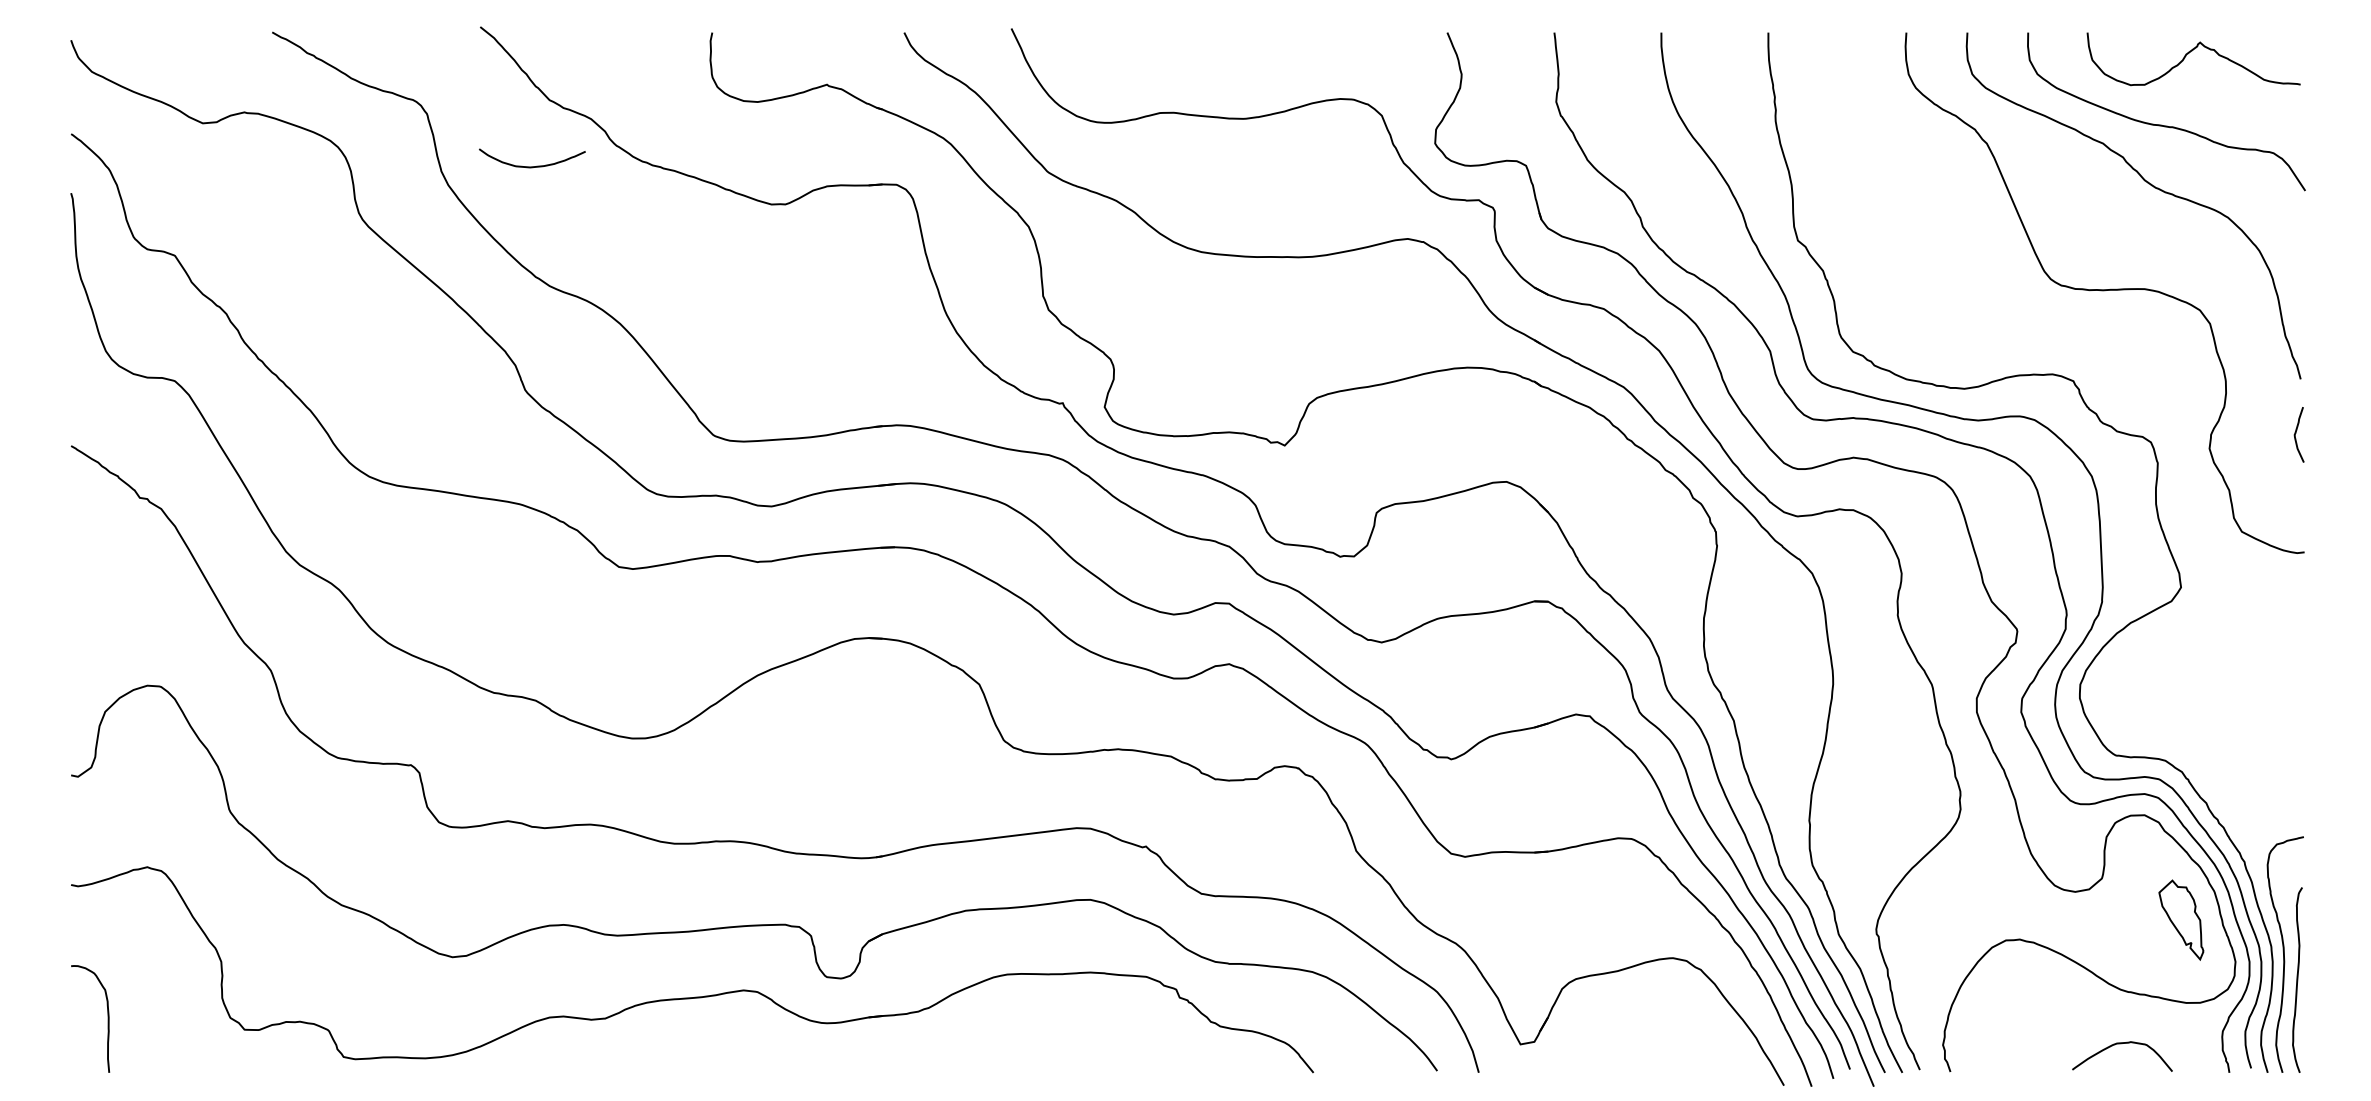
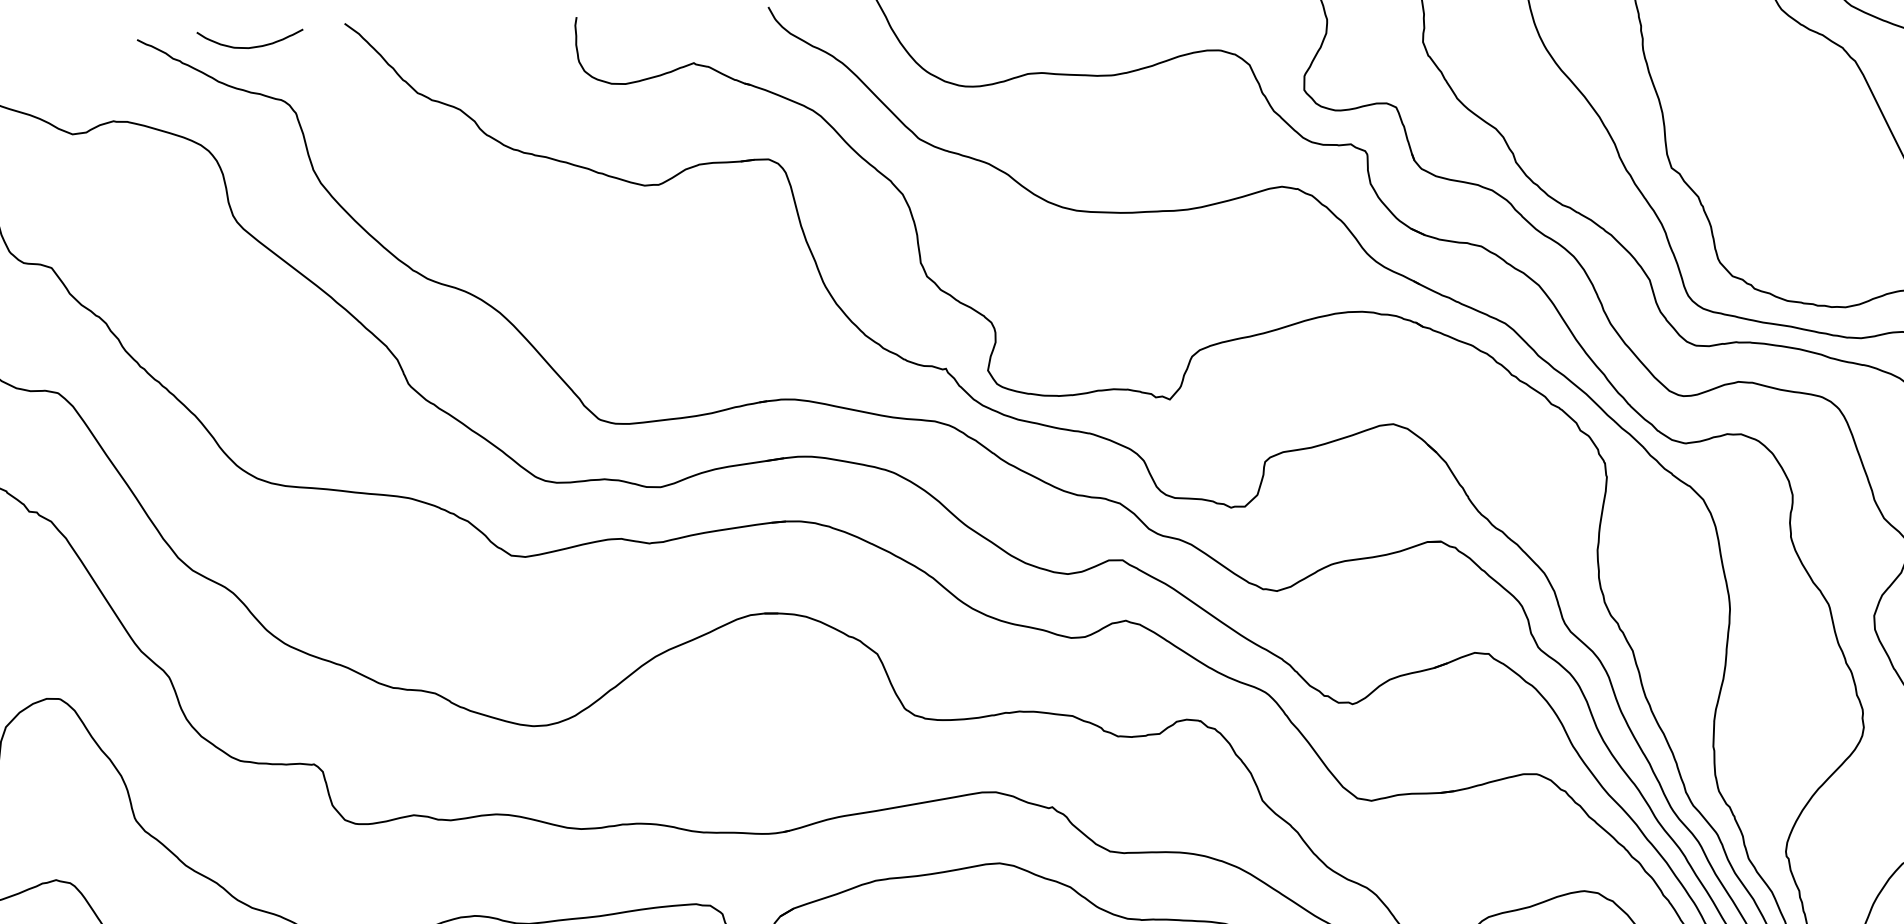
curve: (532, 166) -> (250, 47), moved

